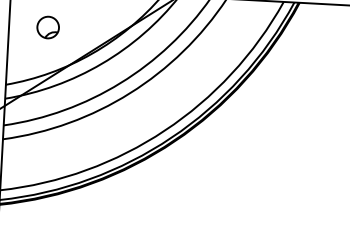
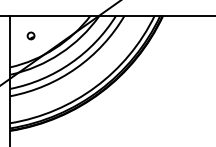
part: (47, 26) -> (30, 35), size x0.6

